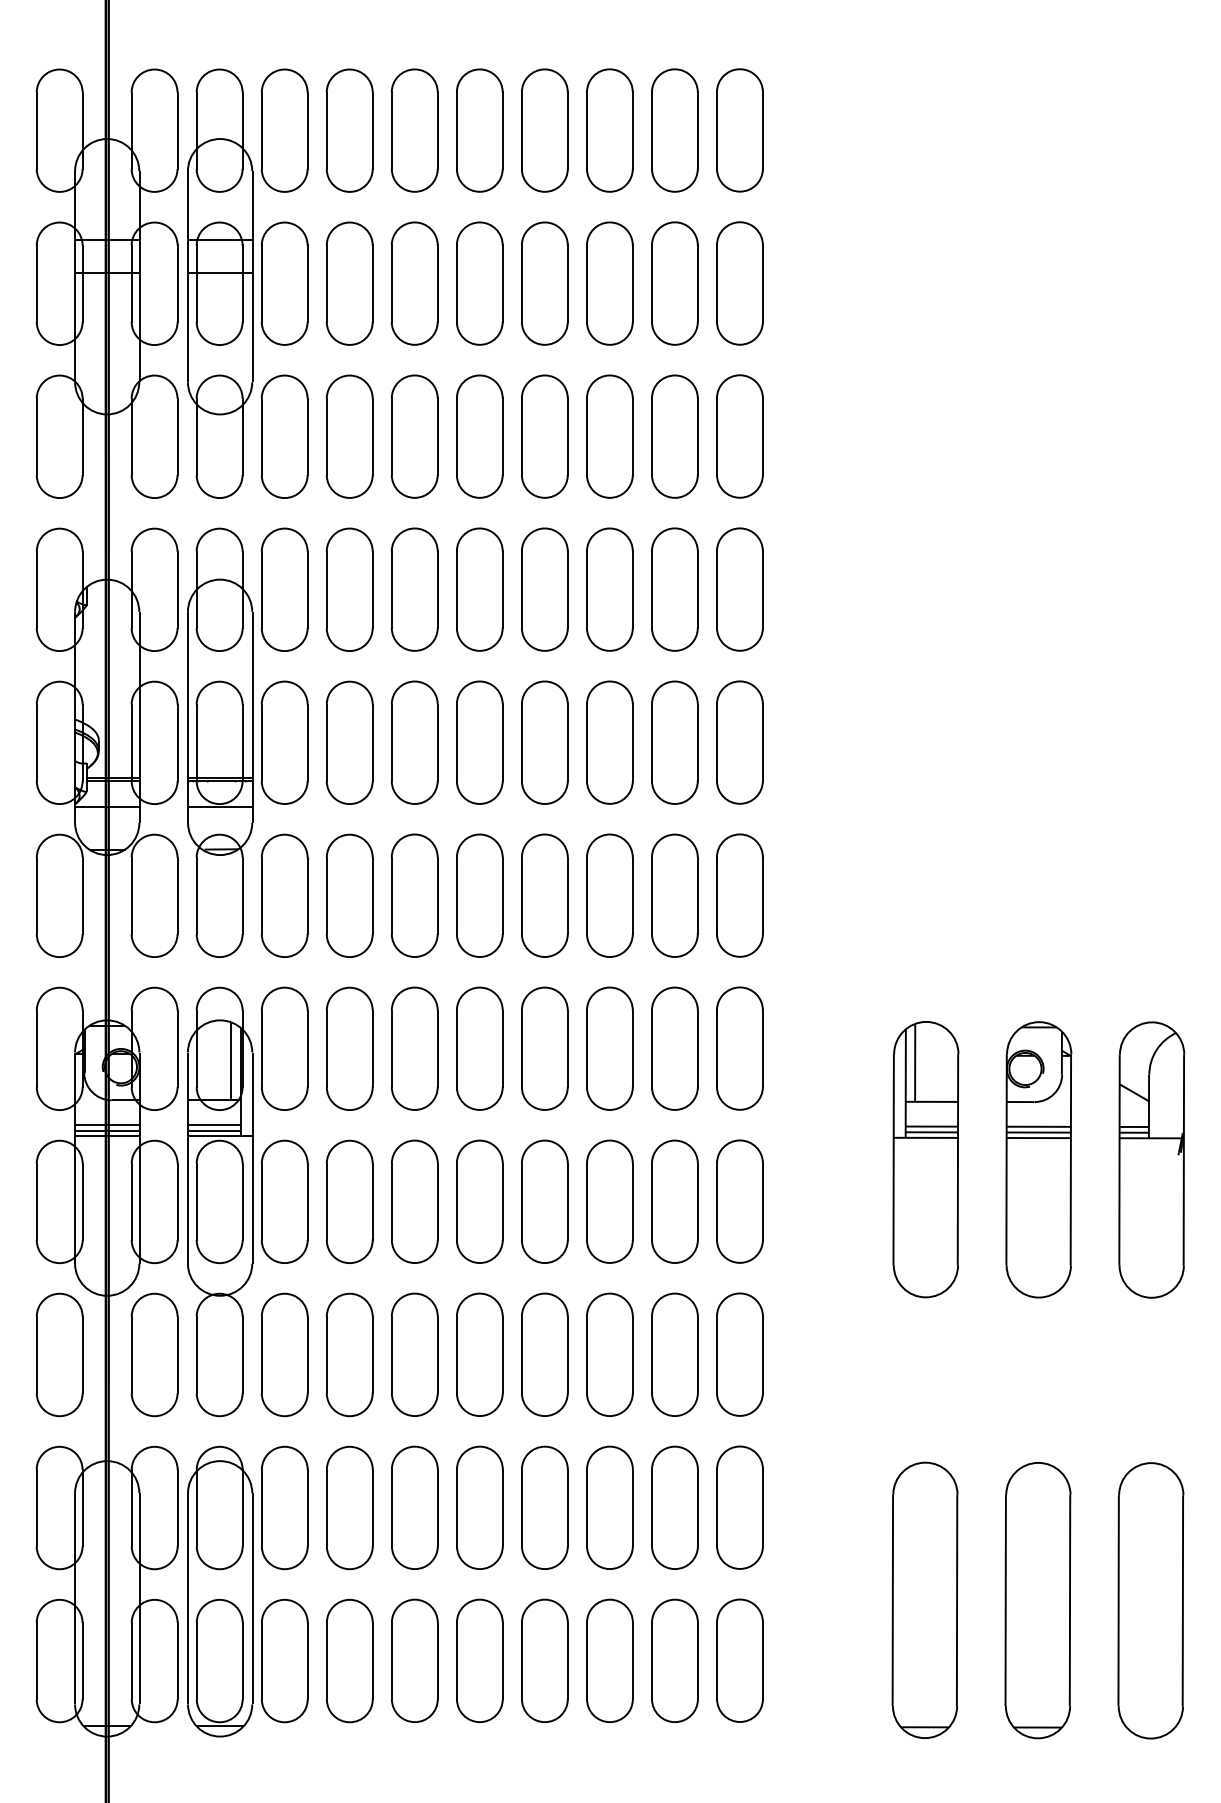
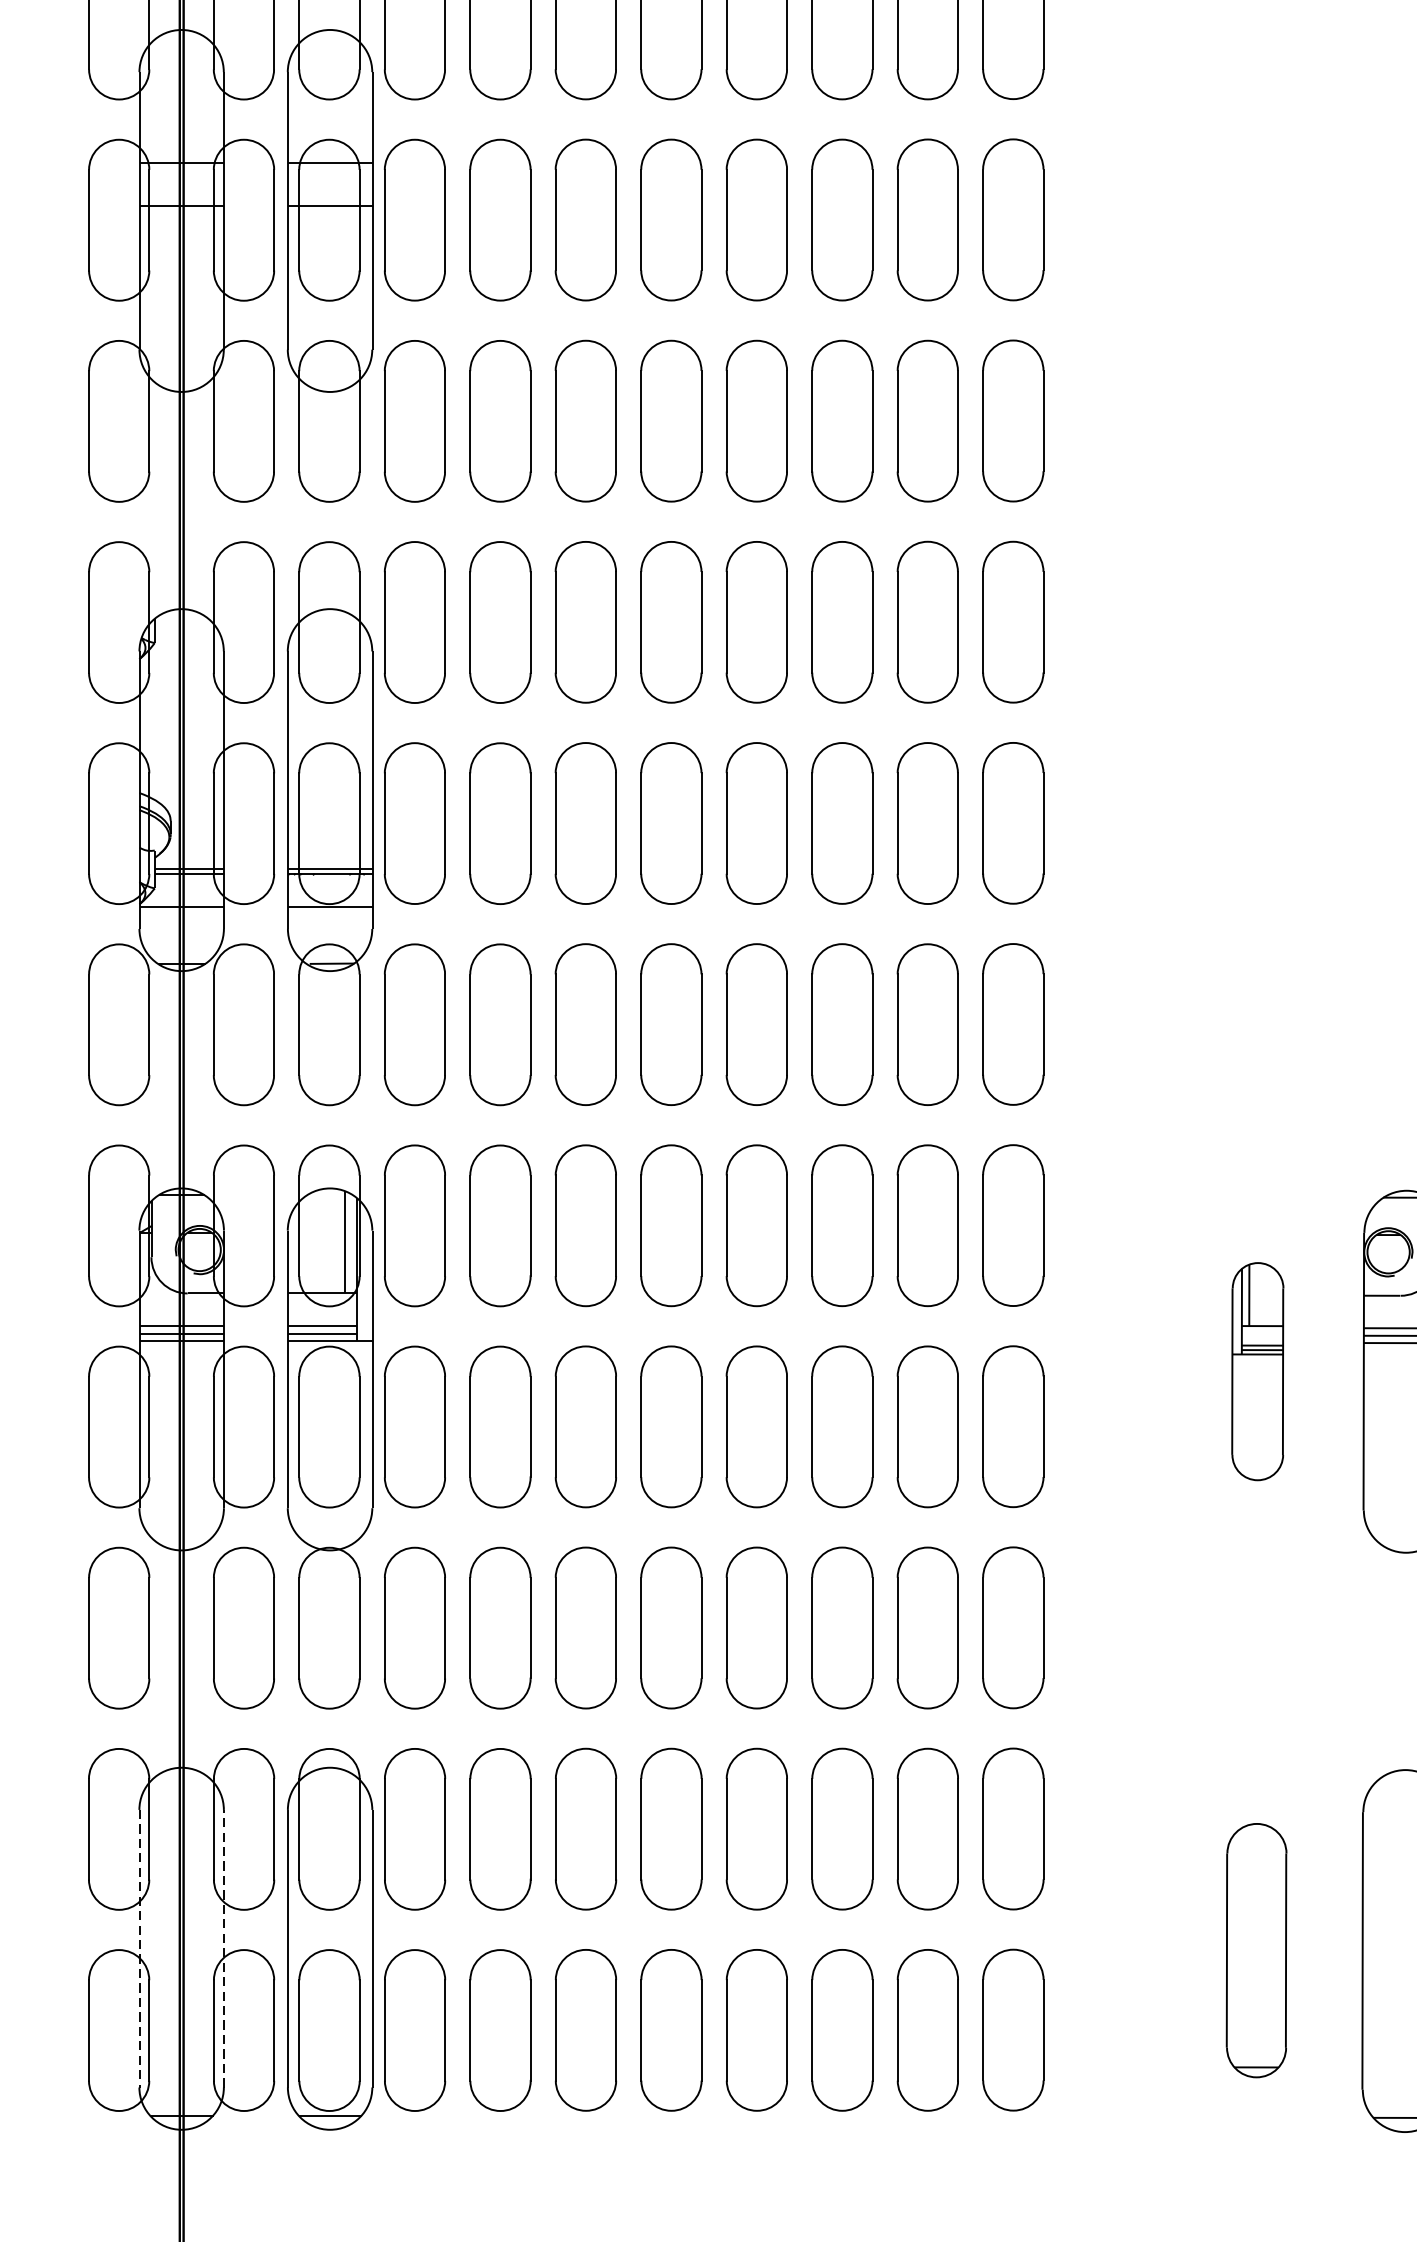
part: (925, 1159) -> (1257, 1371), size x0.6
line: (75, 1598) -> (139, 1948), solid -> dashed
line: (139, 1598) -> (224, 1948), solid -> dashed
part: (924, 1599) -> (1255, 1949), size x0.7

